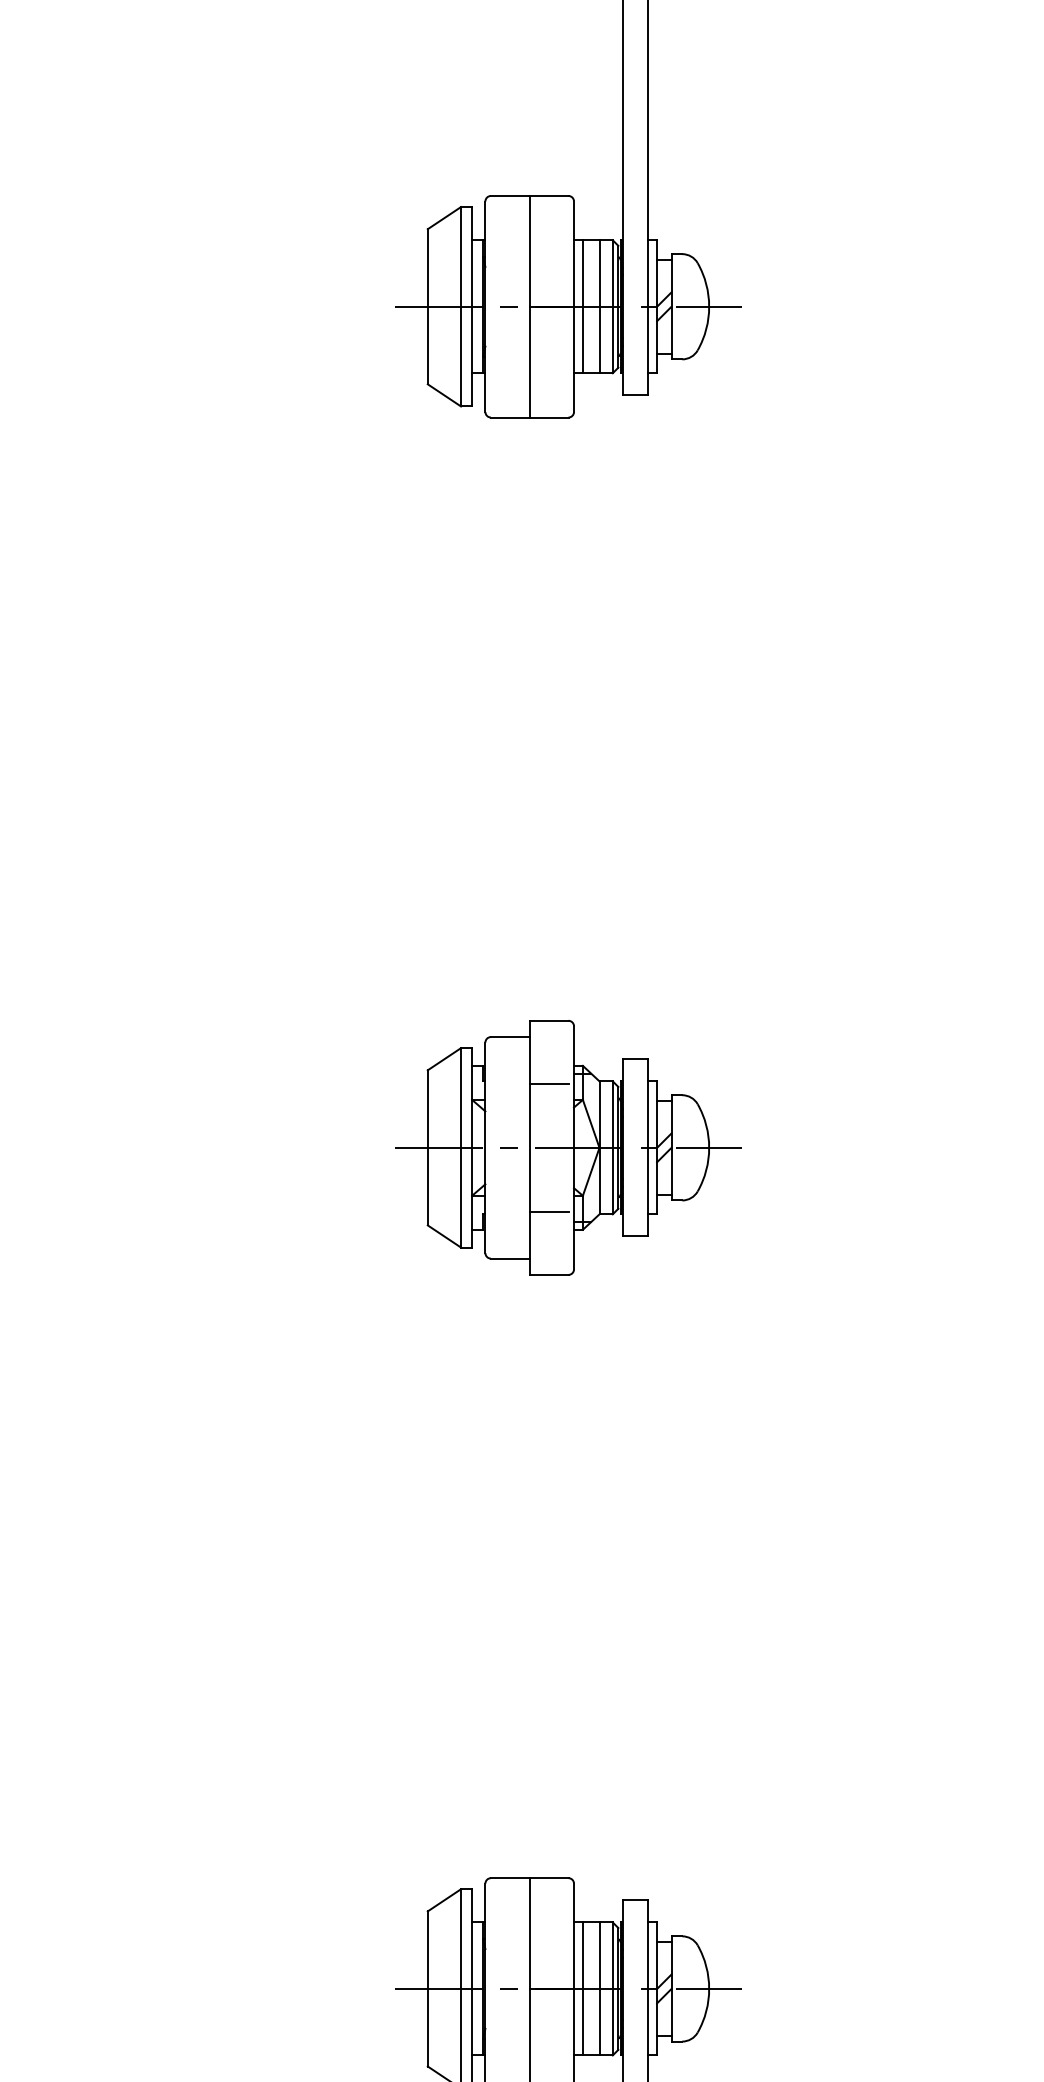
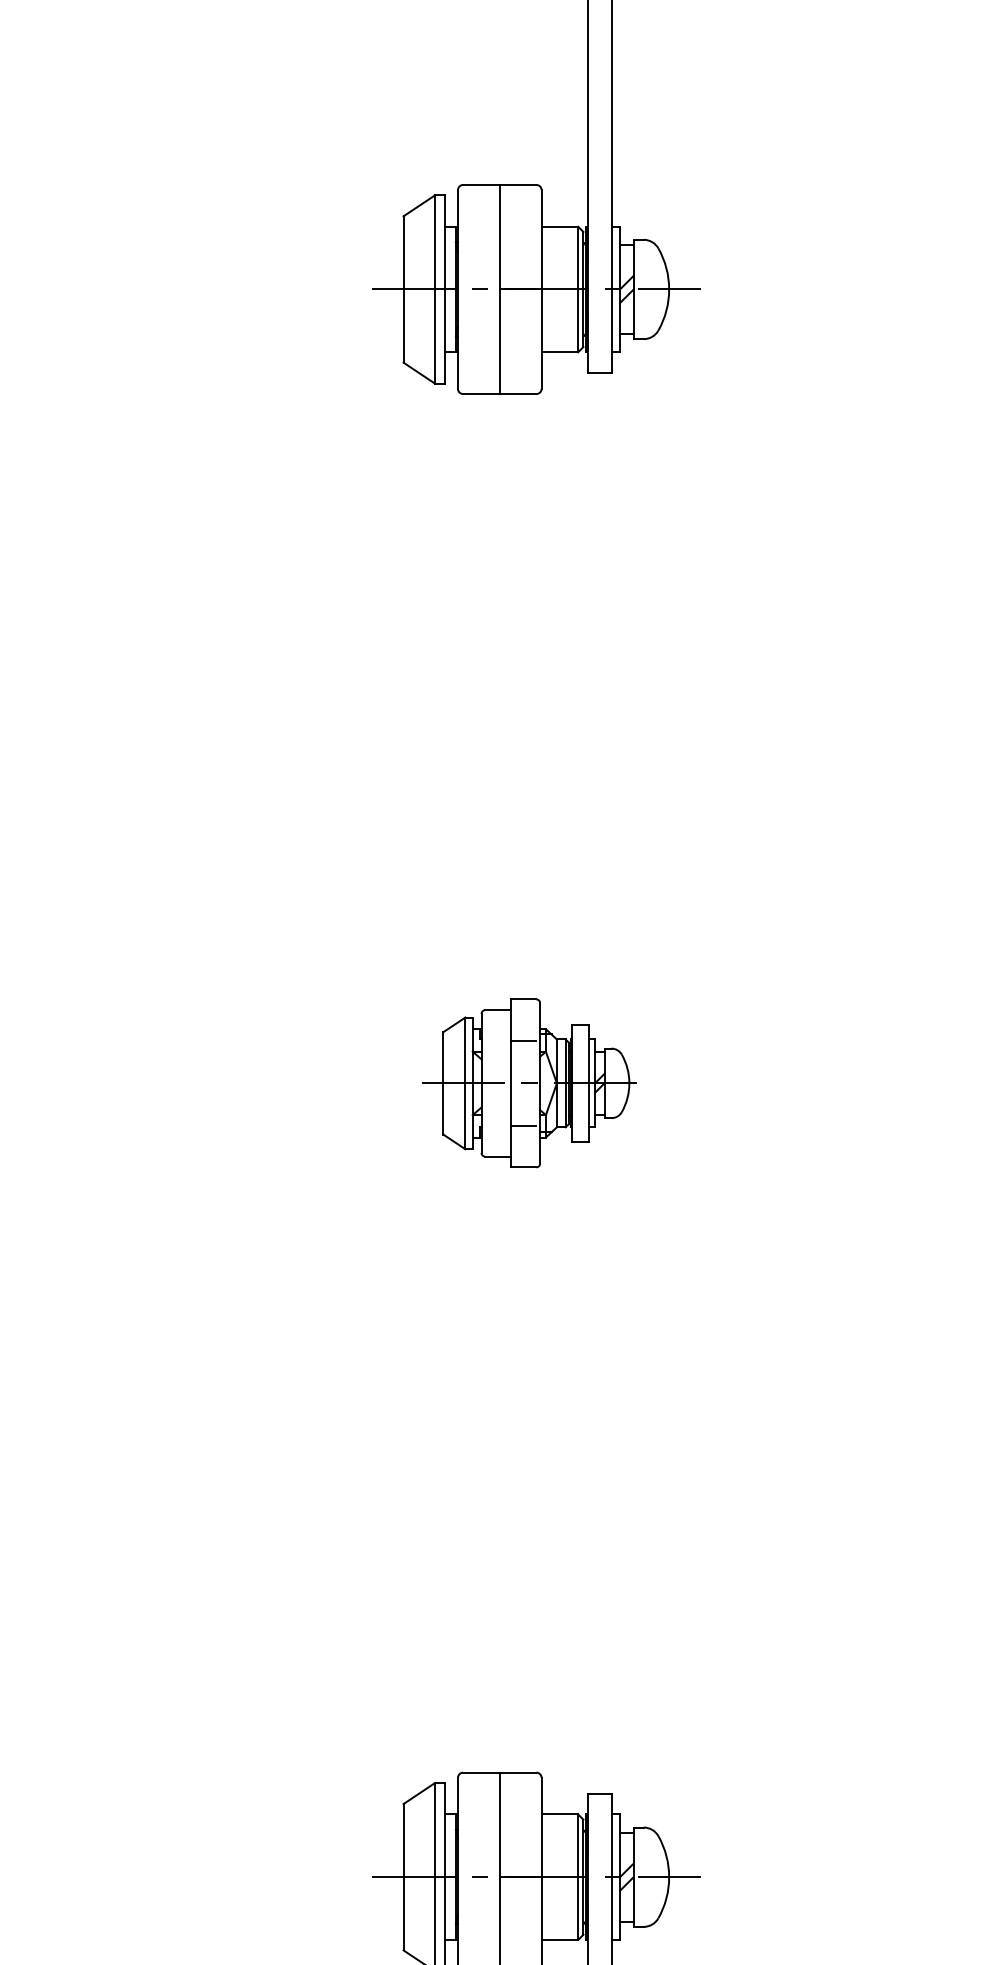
line: (582, 306) -> (549, 289), removed
line: (599, 306) -> (565, 289), removed
part: (568, 1148) -> (536, 1083), size x0.7
line: (582, 1988) -> (549, 1876), removed
line: (599, 1988) -> (565, 1876), removed

